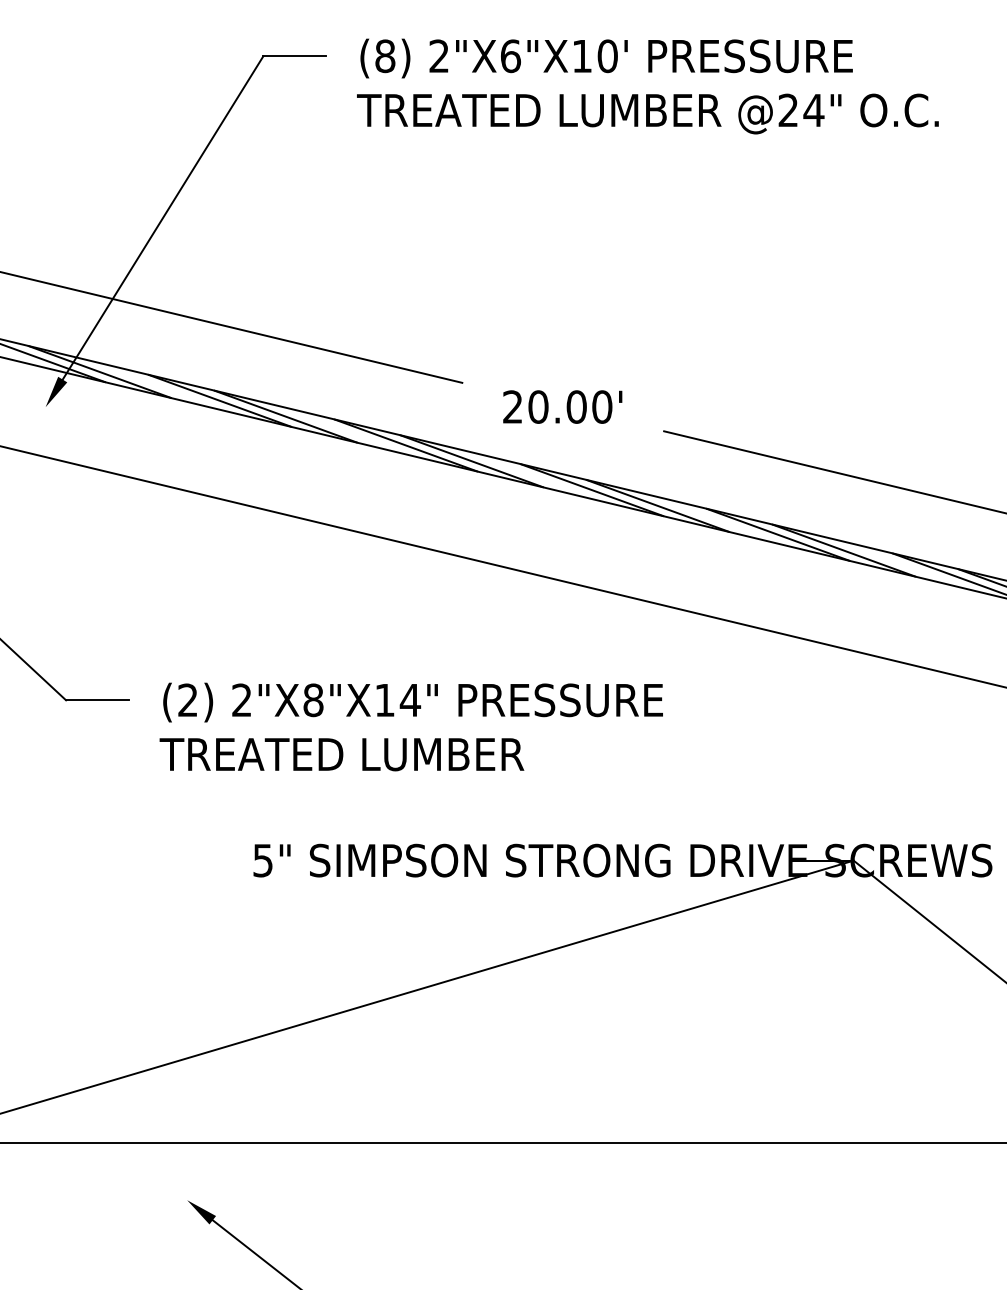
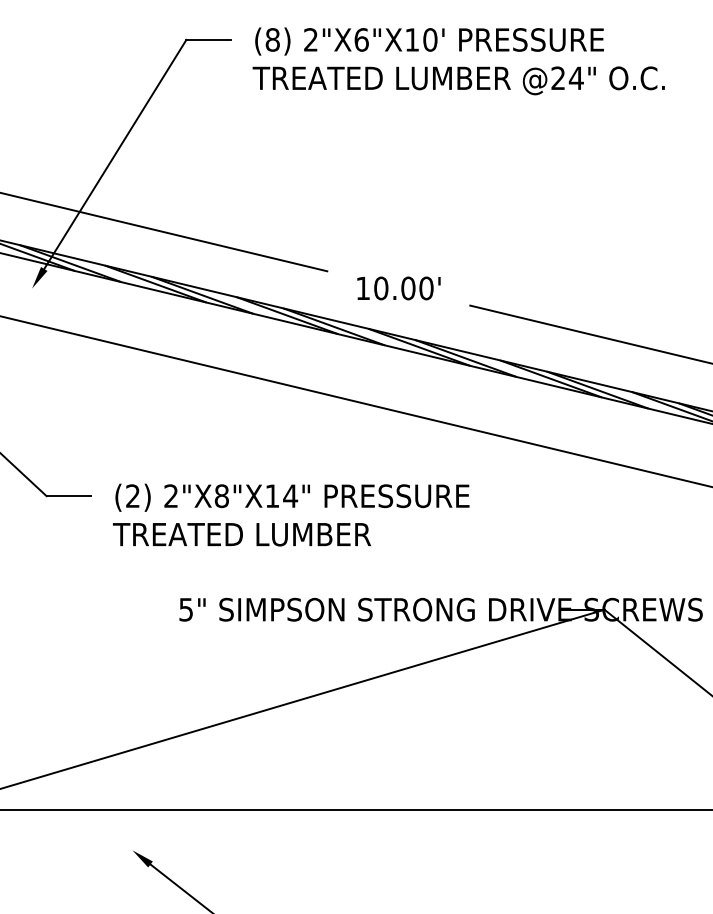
text: (512, 406) -> (362, 288), 20.00' -> 10.00'

